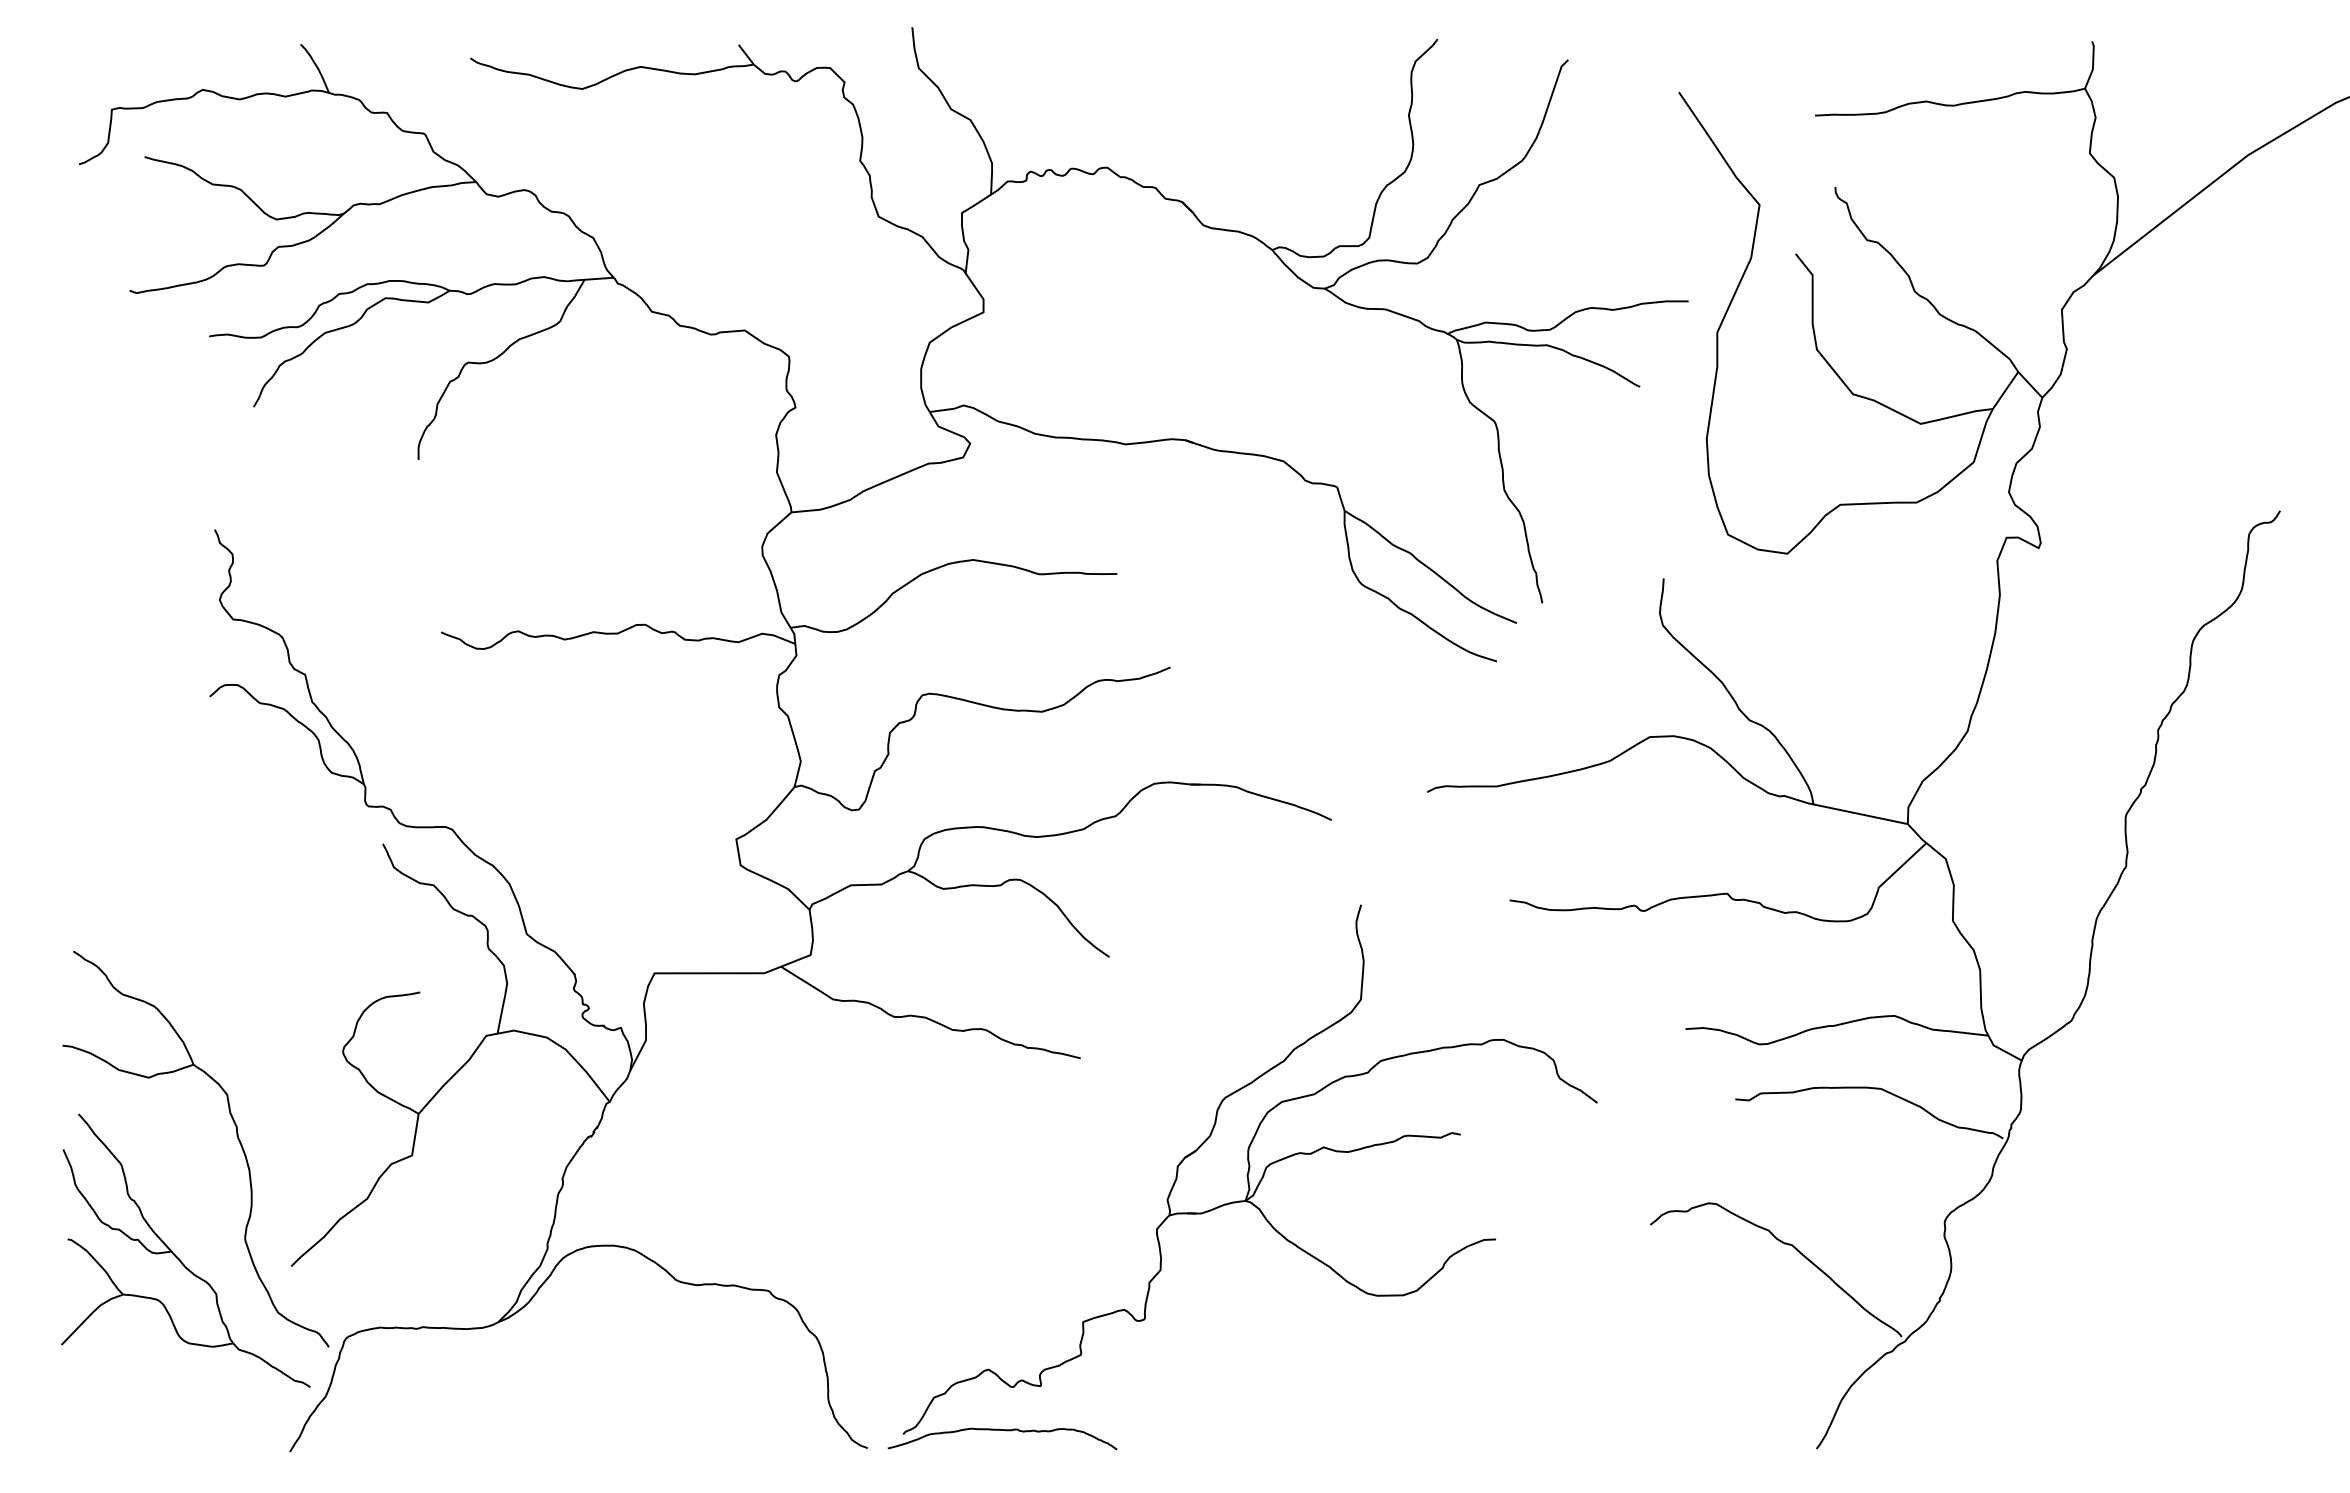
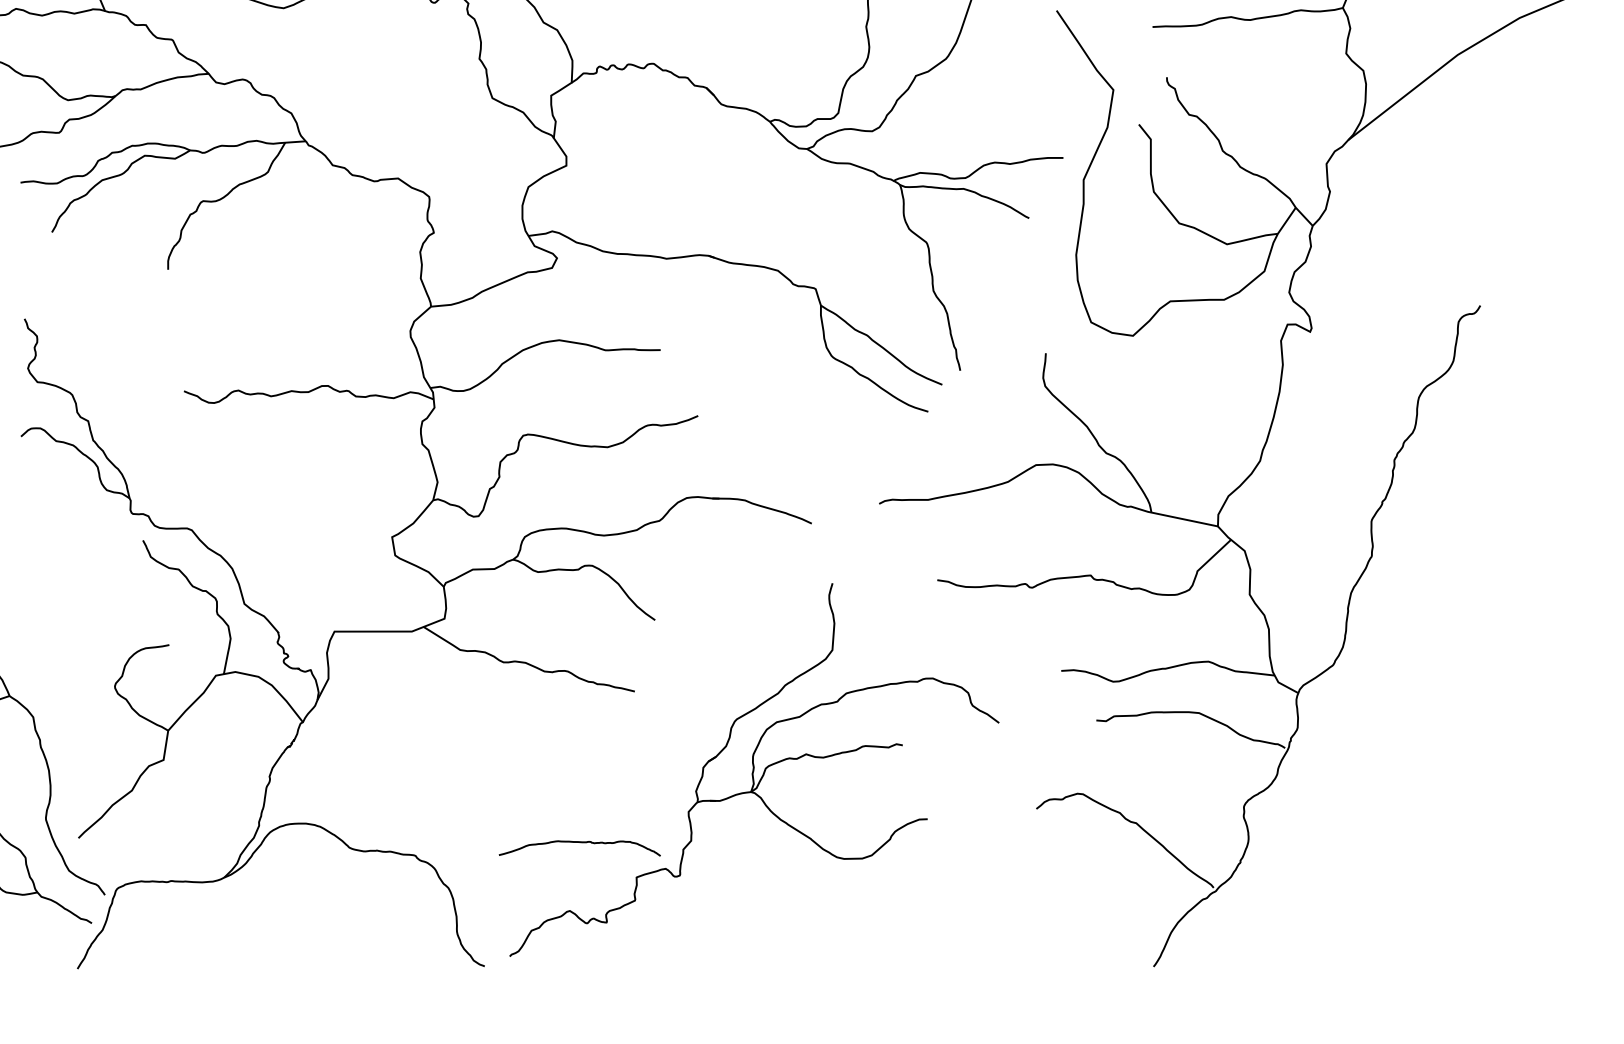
curve: (1005, 1431) -> (581, 843), moved

